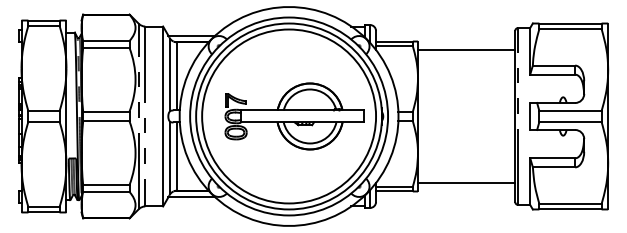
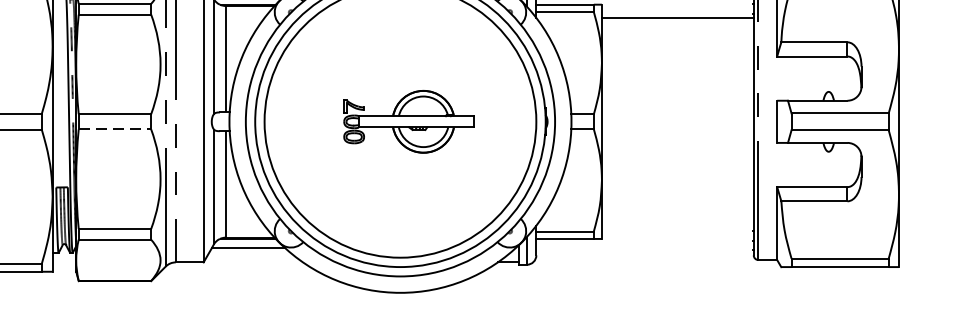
part: (294, 116) -> (408, 121), size x0.6
line: (106, 121) -> (115, 129), solid -> dashed
line: (466, 183) -> (677, 226), removed

